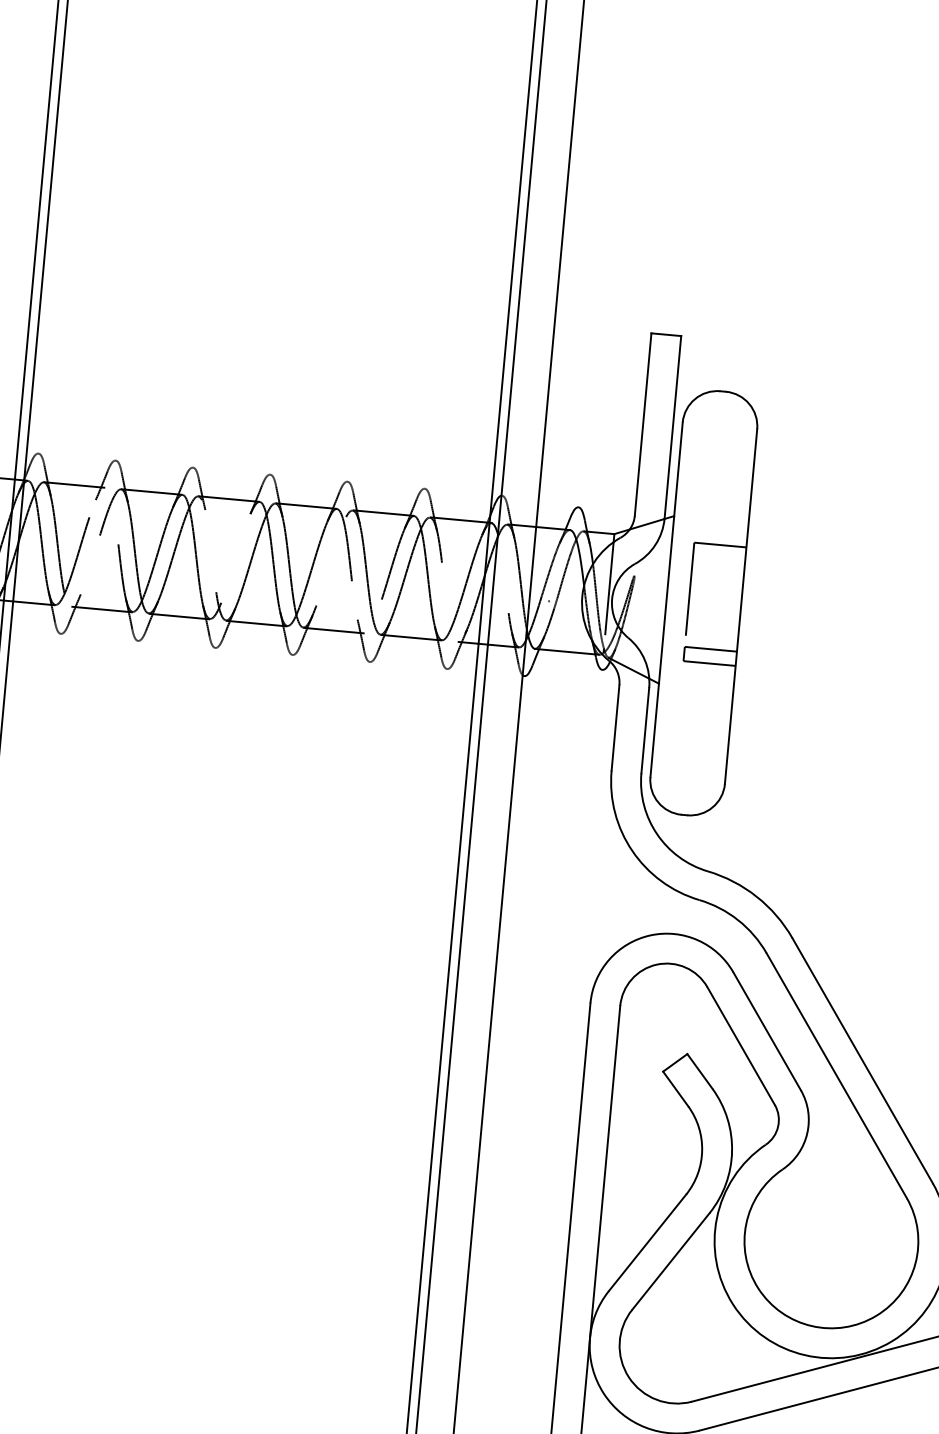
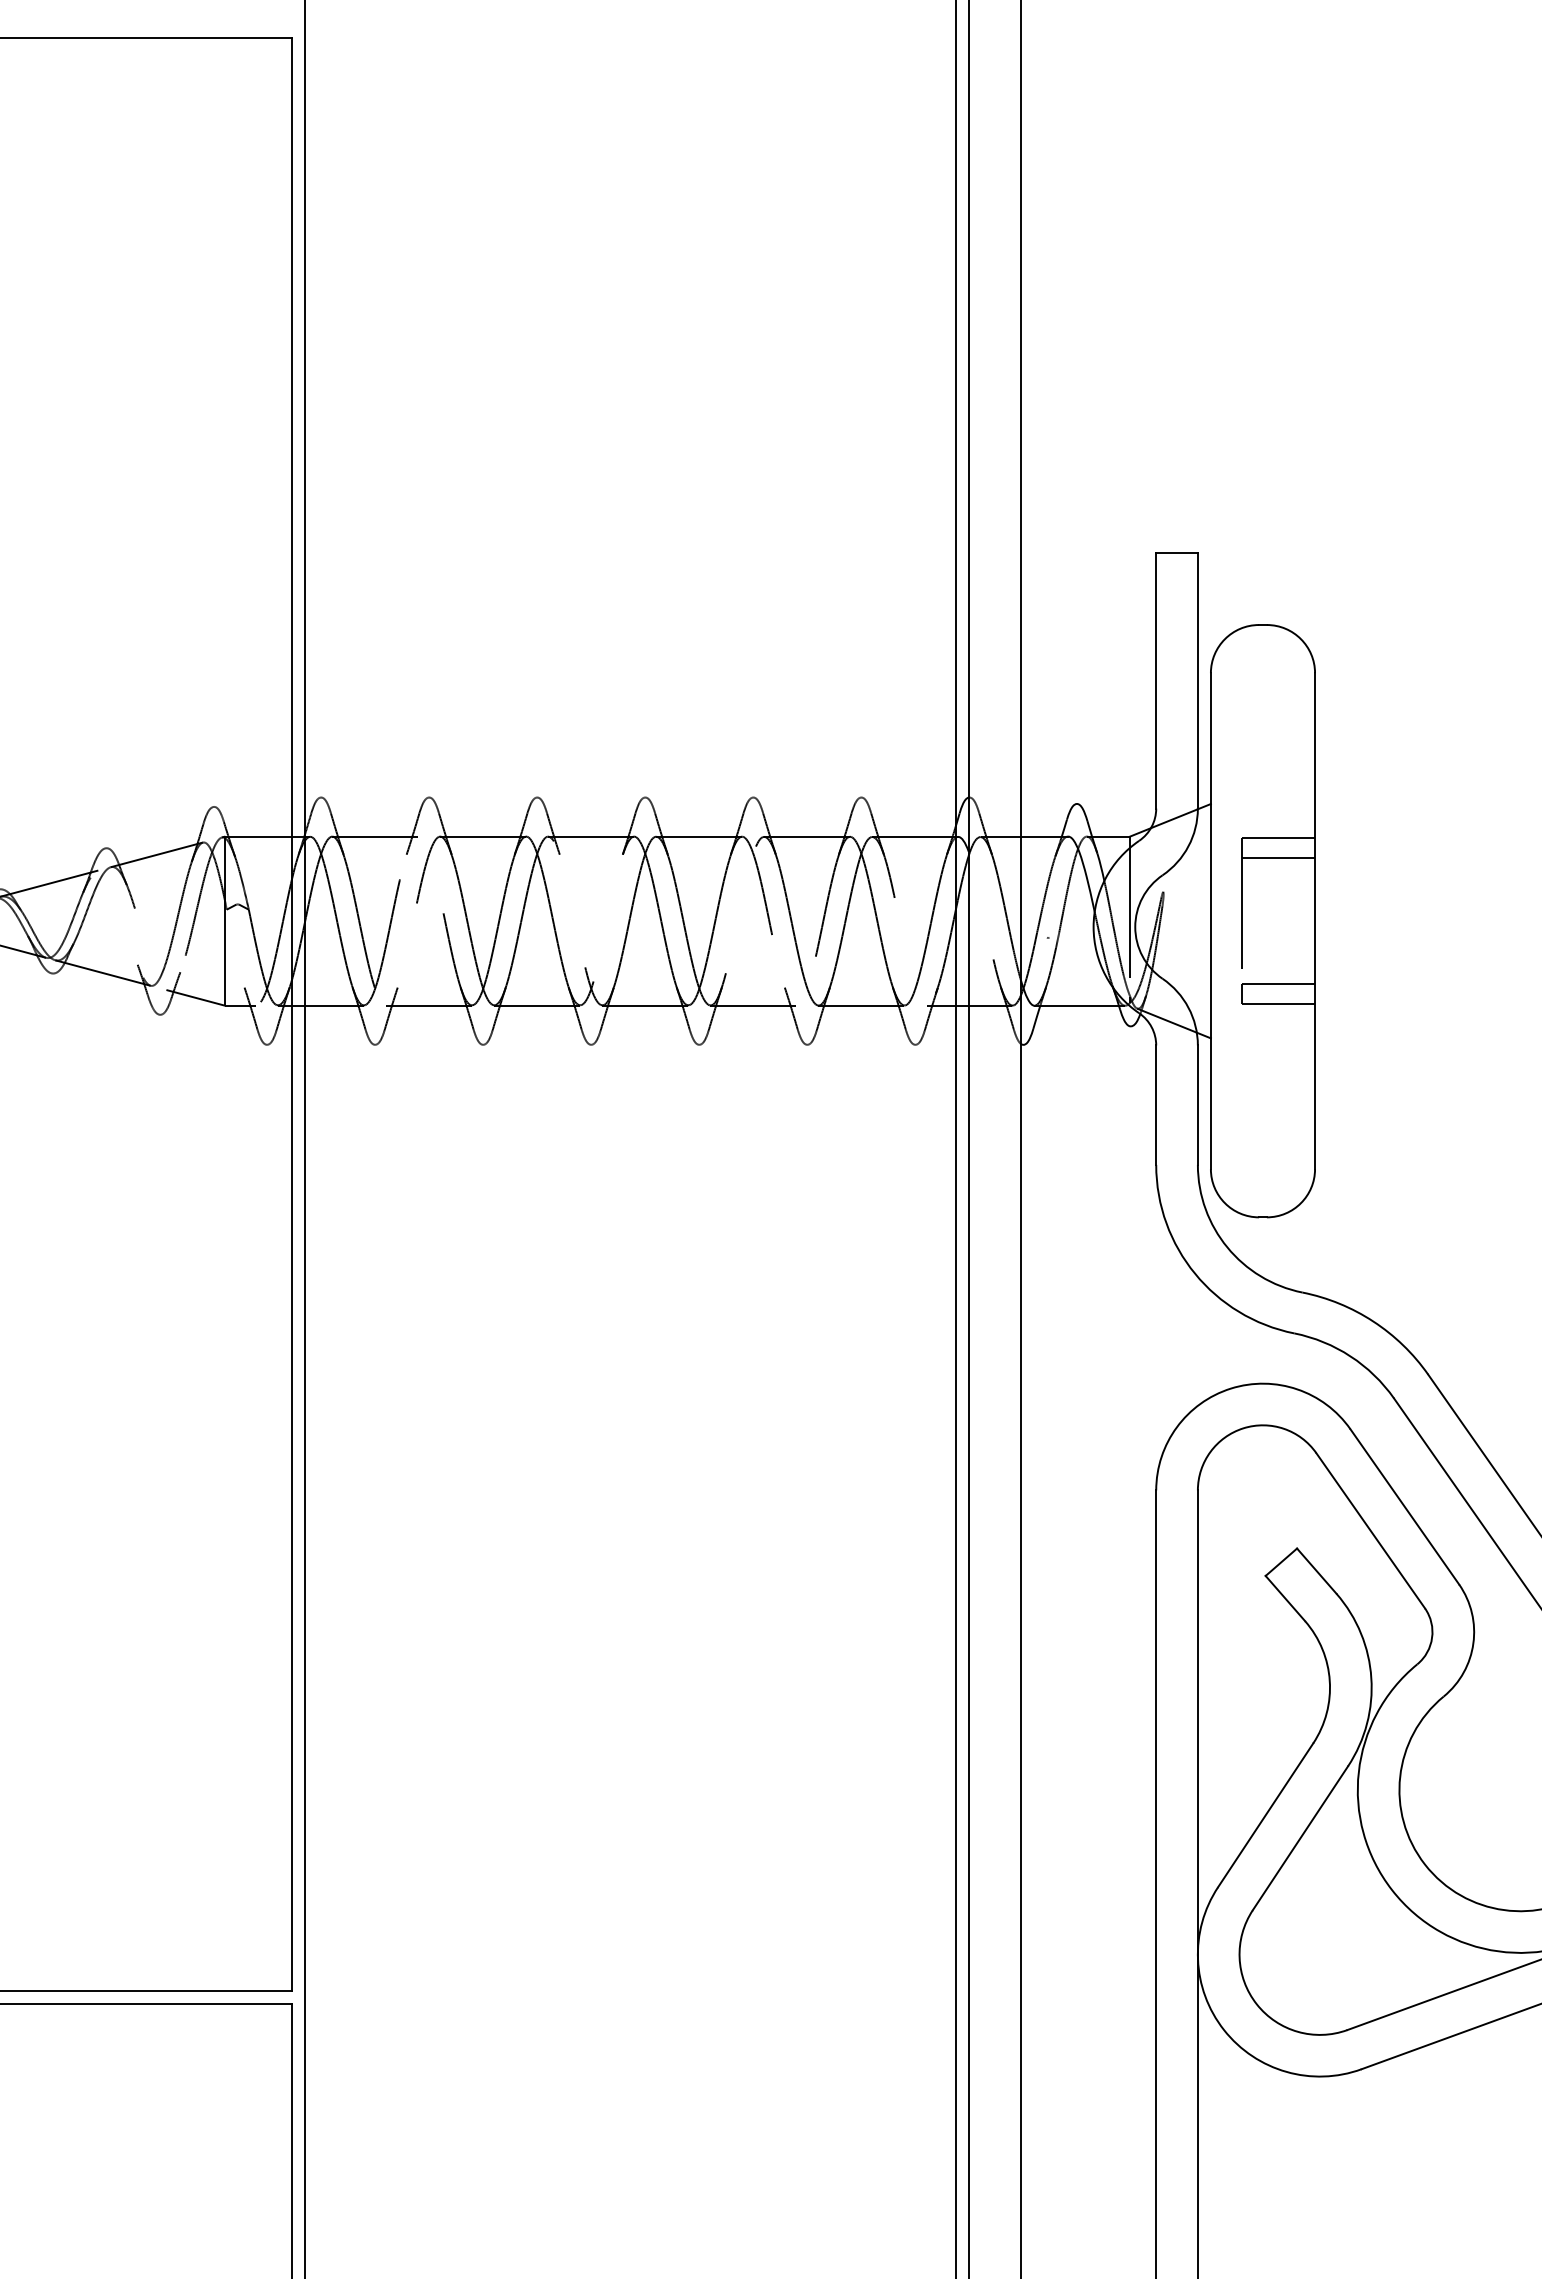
line: (719, 559) -> (1278, 858), added

